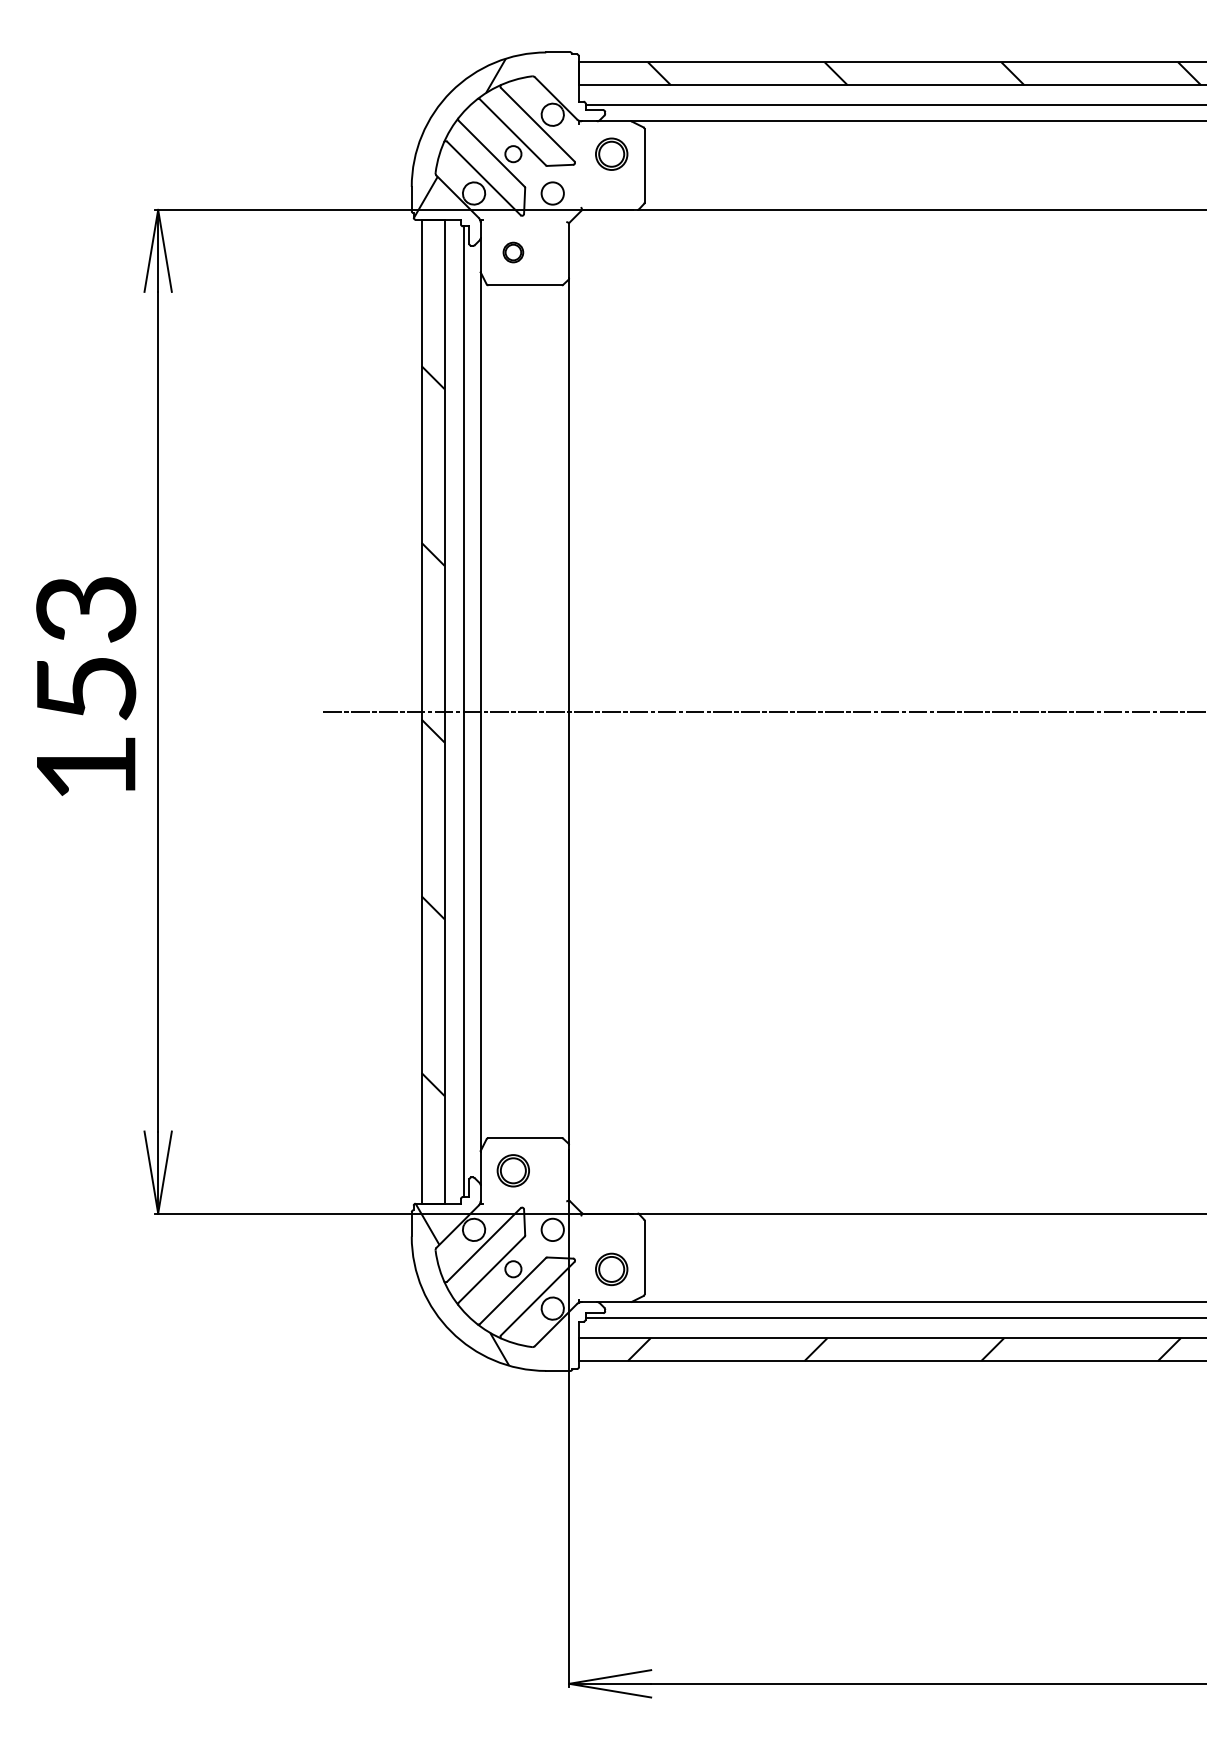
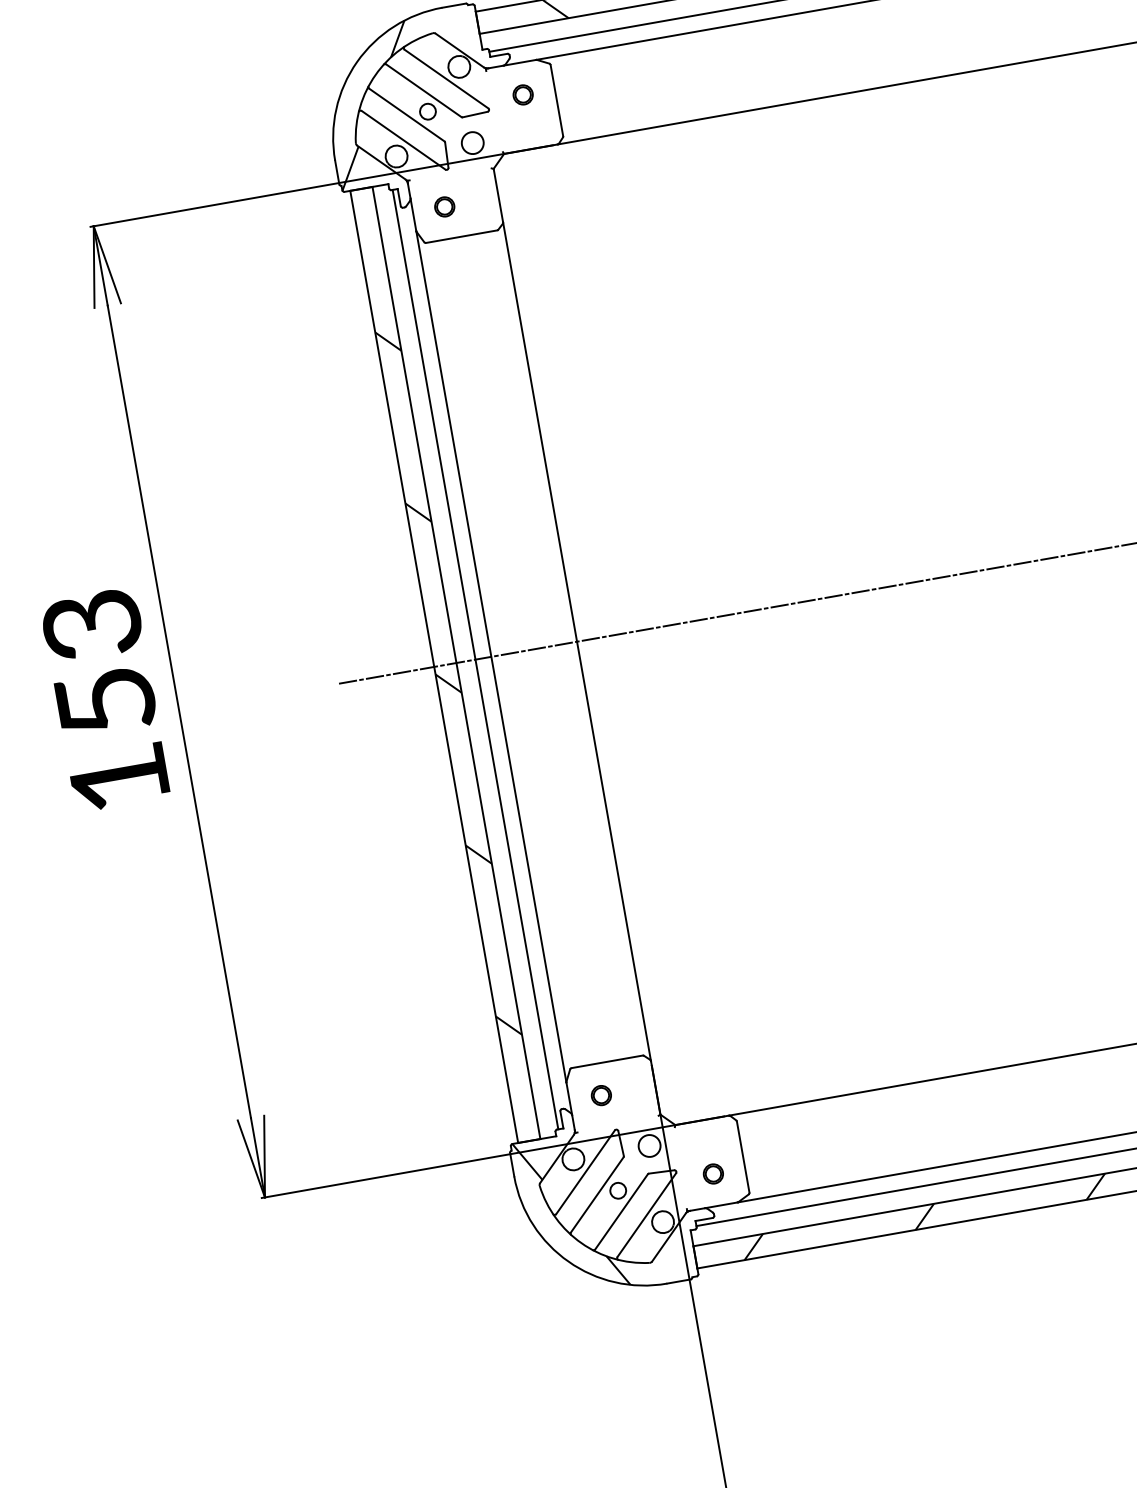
part: (611, 153) -> (522, 94), size x0.62
part: (513, 1170) -> (601, 1095), size x0.62
part: (611, 1268) -> (713, 1173), size x0.62

